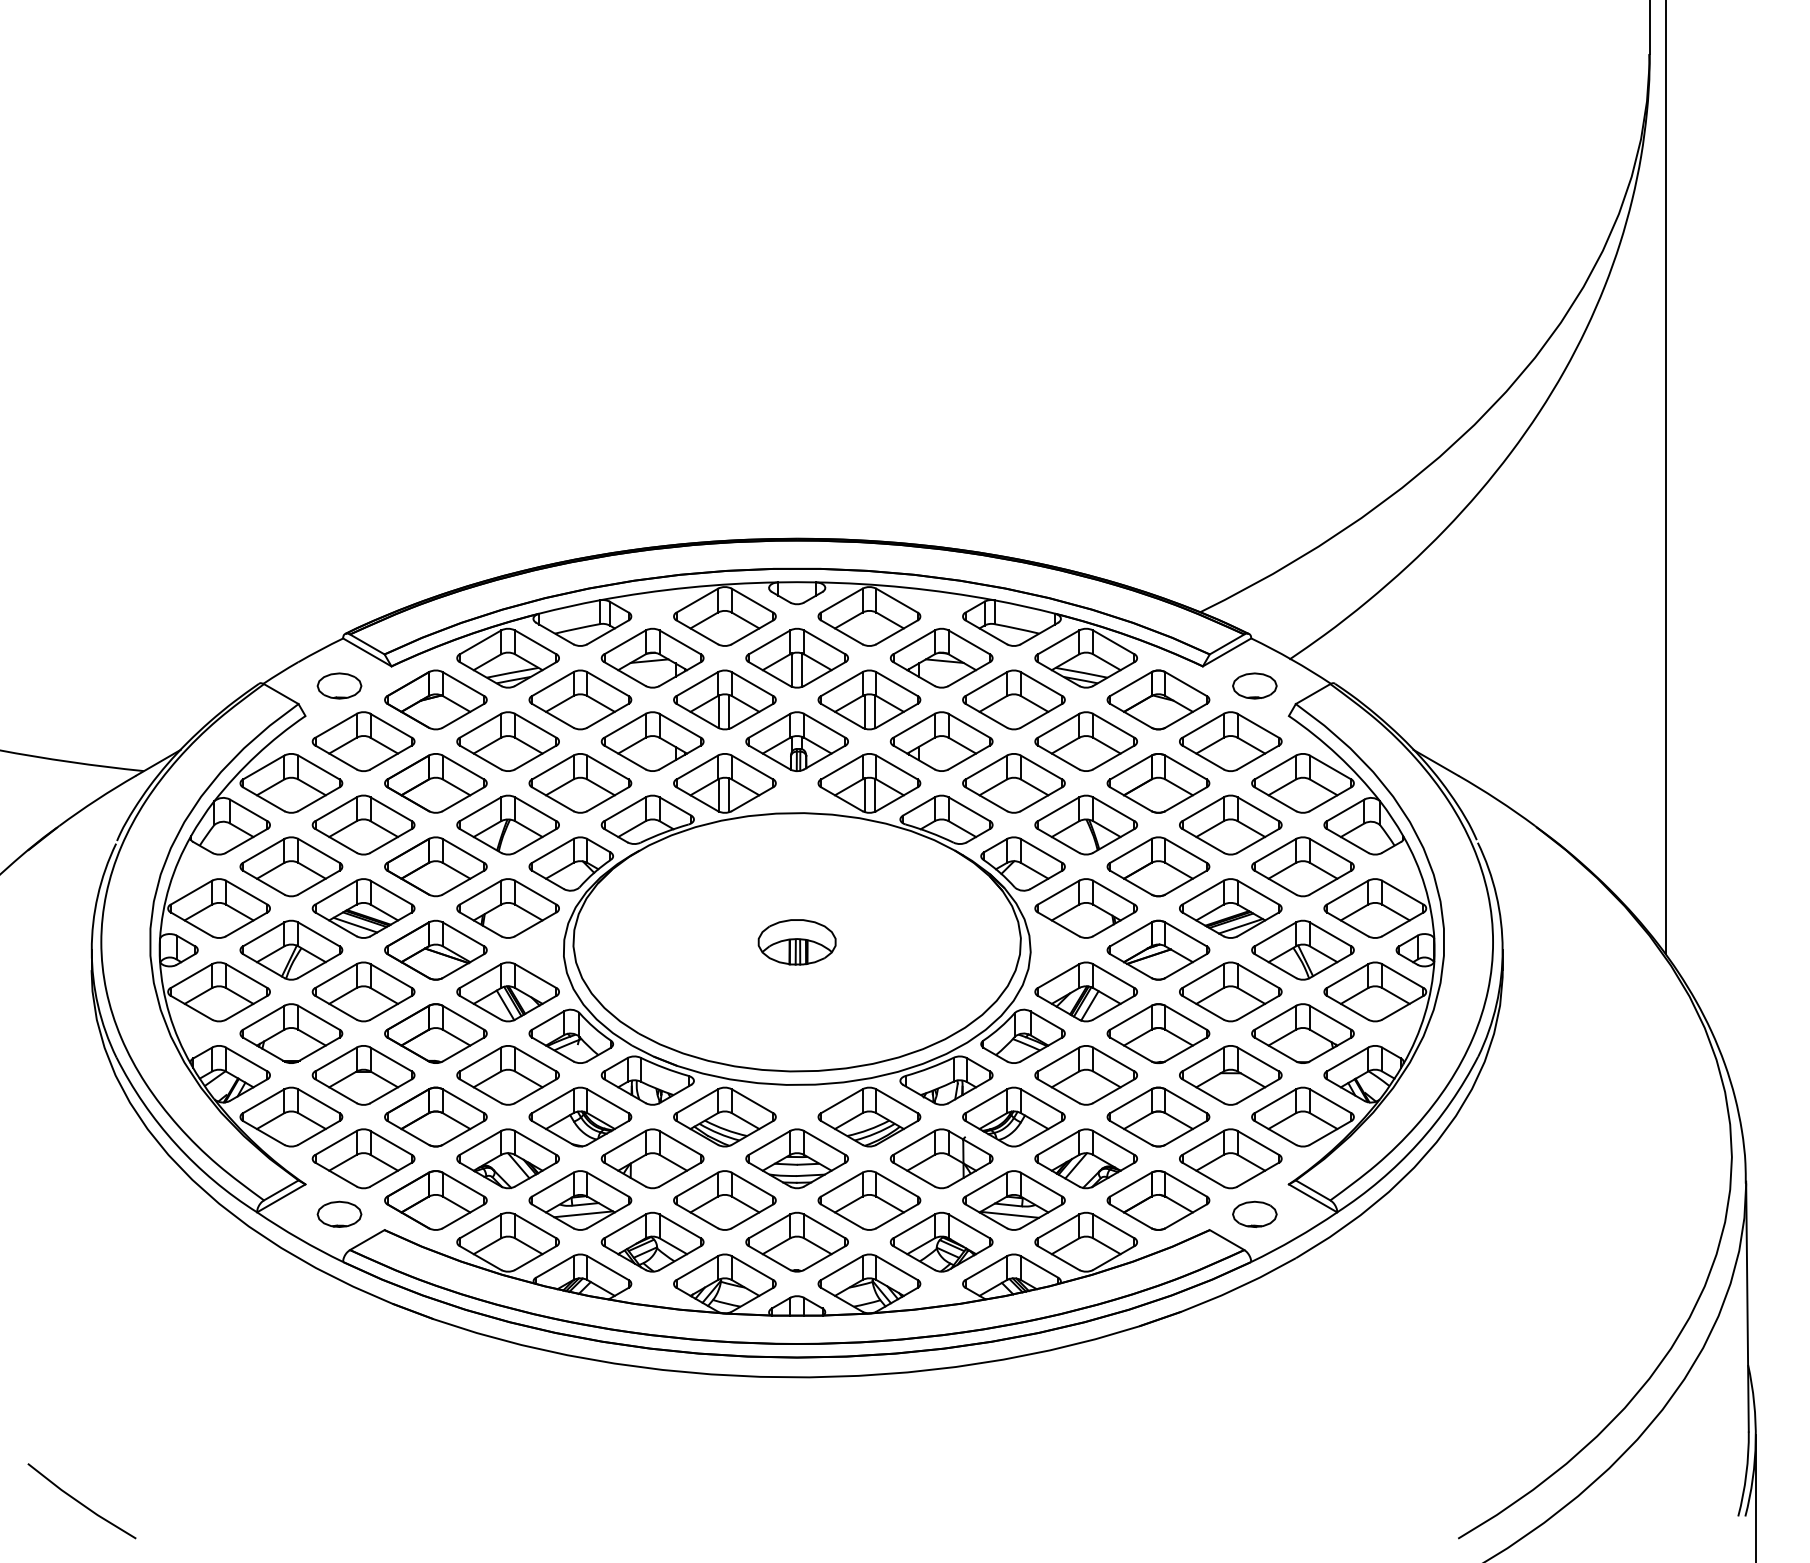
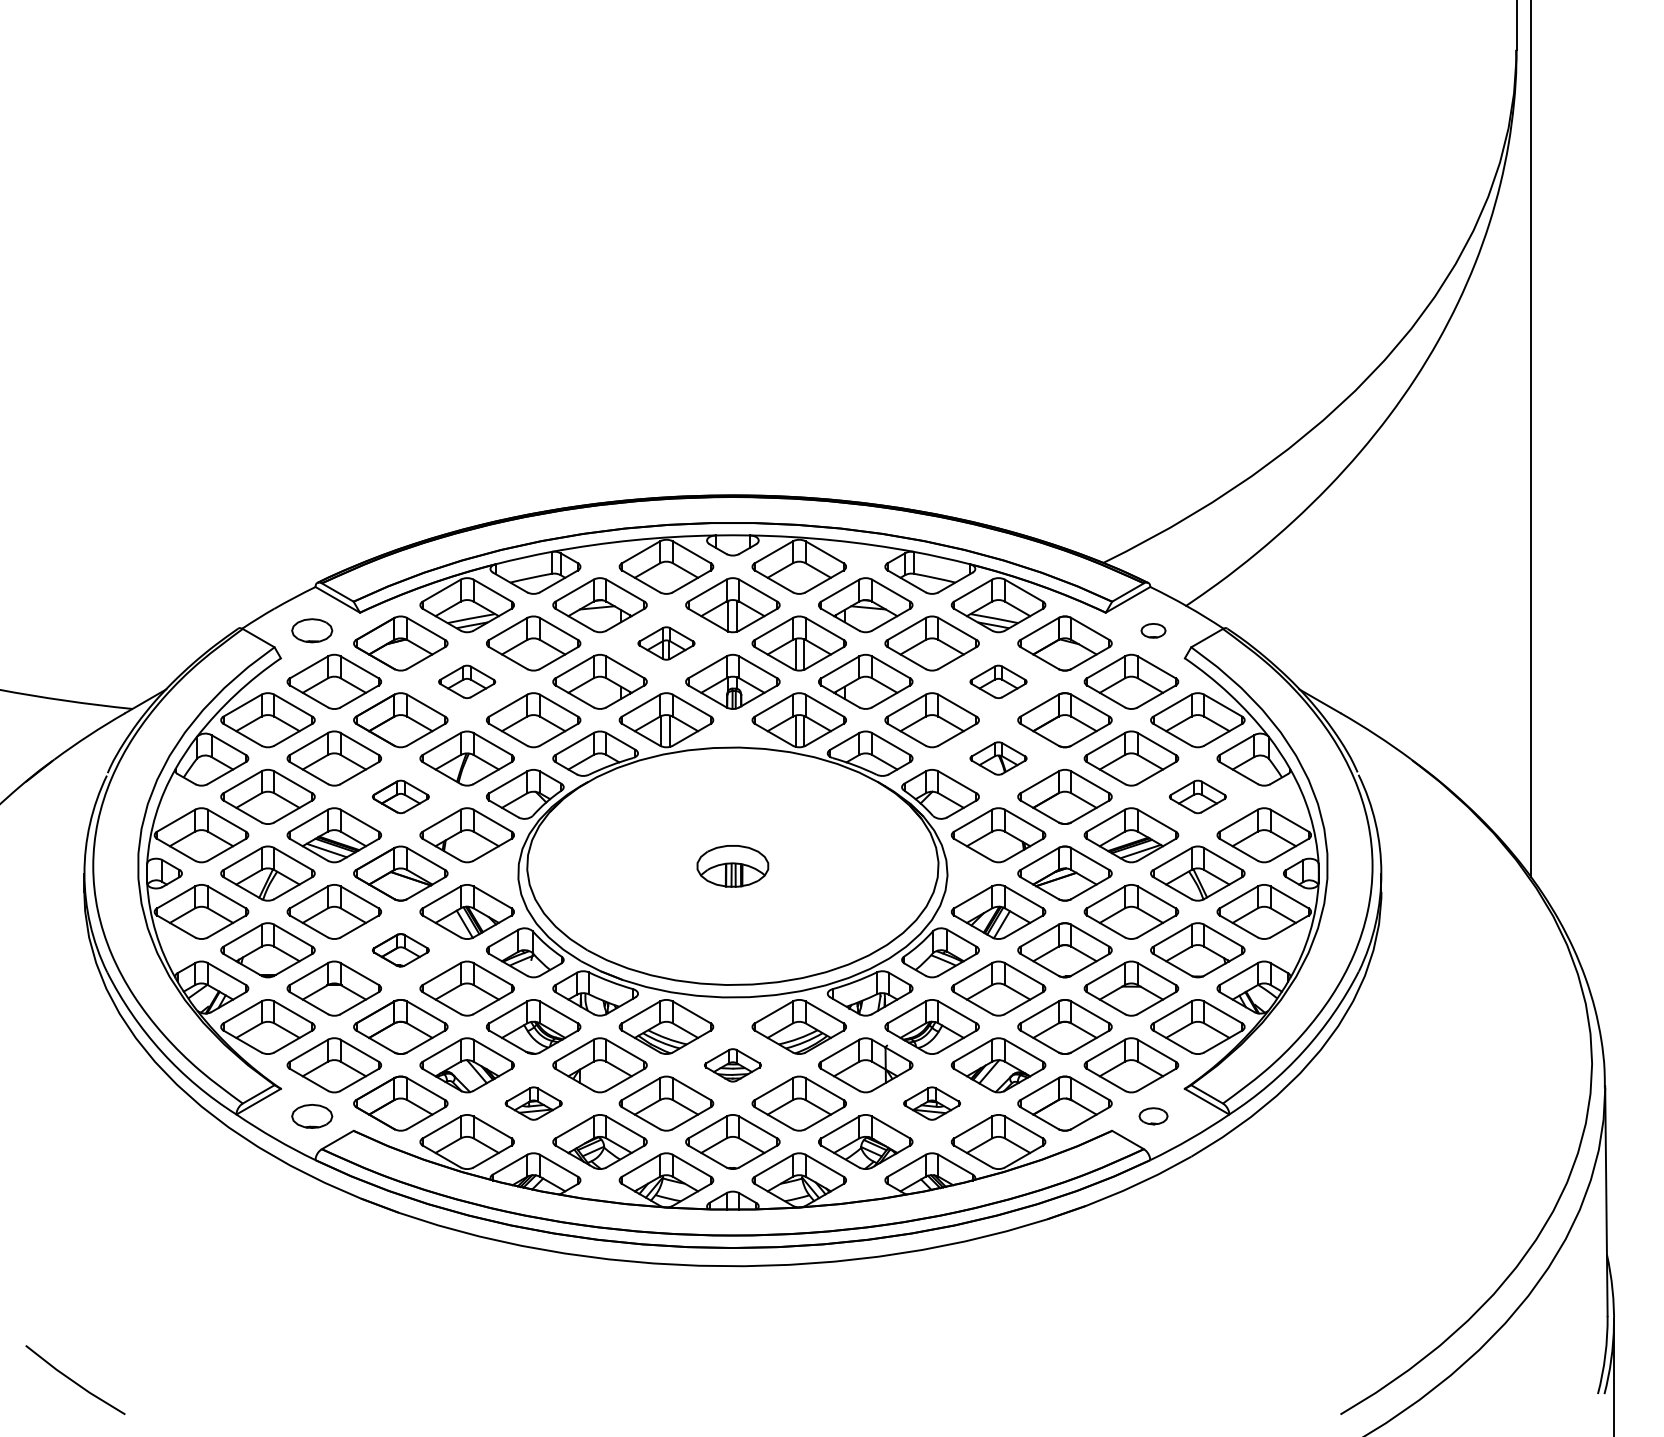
part: (1254, 685) -> (1153, 630), size x0.6
part: (724, 699) -> (666, 643), size x0.6
part: (507, 741) -> (466, 681), size x0.6
part: (1086, 741) -> (998, 681), size x0.6
part: (1086, 825) -> (998, 758), size x0.6
part: (435, 866) -> (400, 796), size x0.6
part: (1302, 866) -> (1197, 796), size x0.6
part: (435, 1033) -> (400, 950), size x0.6
part: (796, 1159) -> (732, 1065), size x0.6
part: (580, 1200) -> (533, 1103), size x0.6
part: (1013, 1200) -> (931, 1103), size x0.6
part: (1254, 1213) -> (1153, 1115), size x0.7

